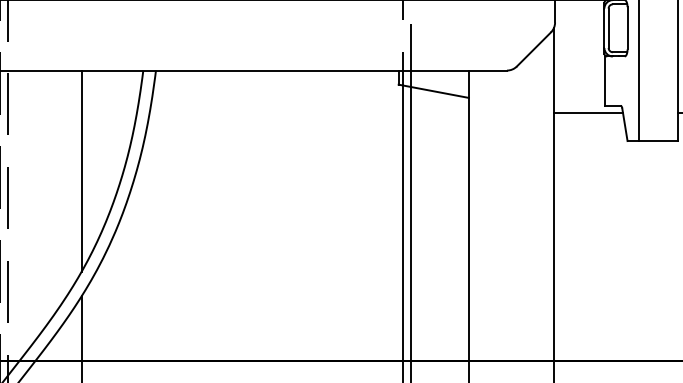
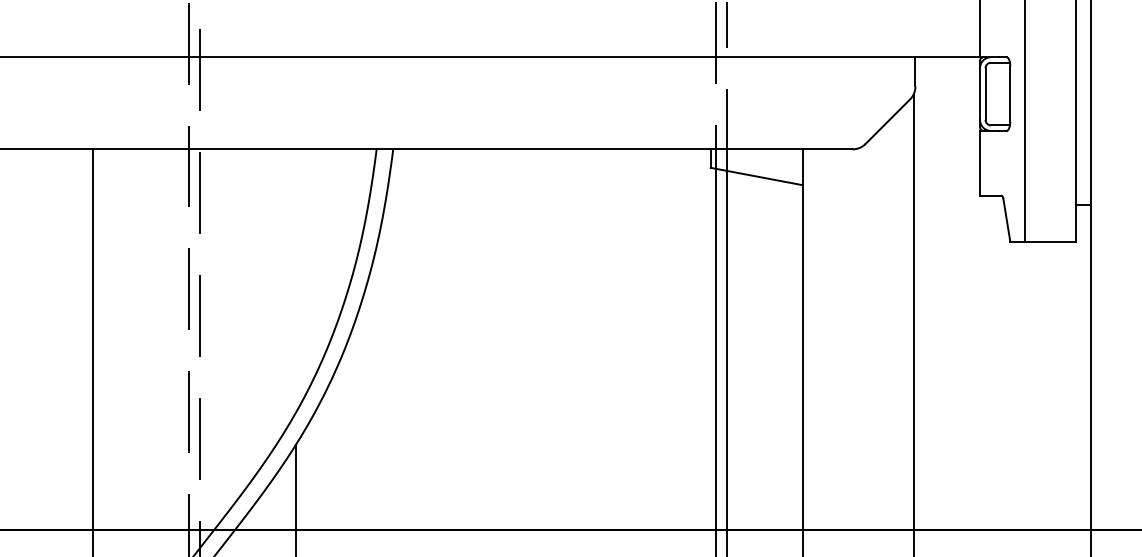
line: (587, 112) -> (958, 204), removed
line: (81, 170) -> (295, 280), removed

